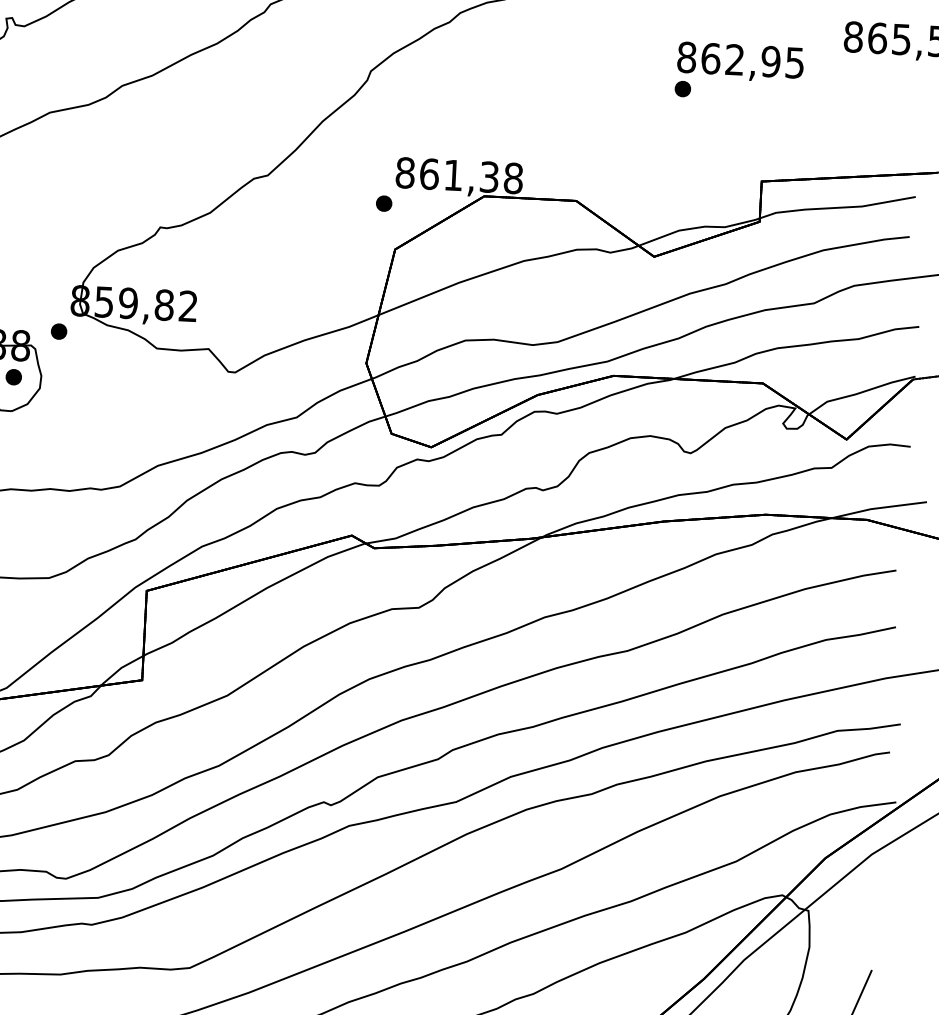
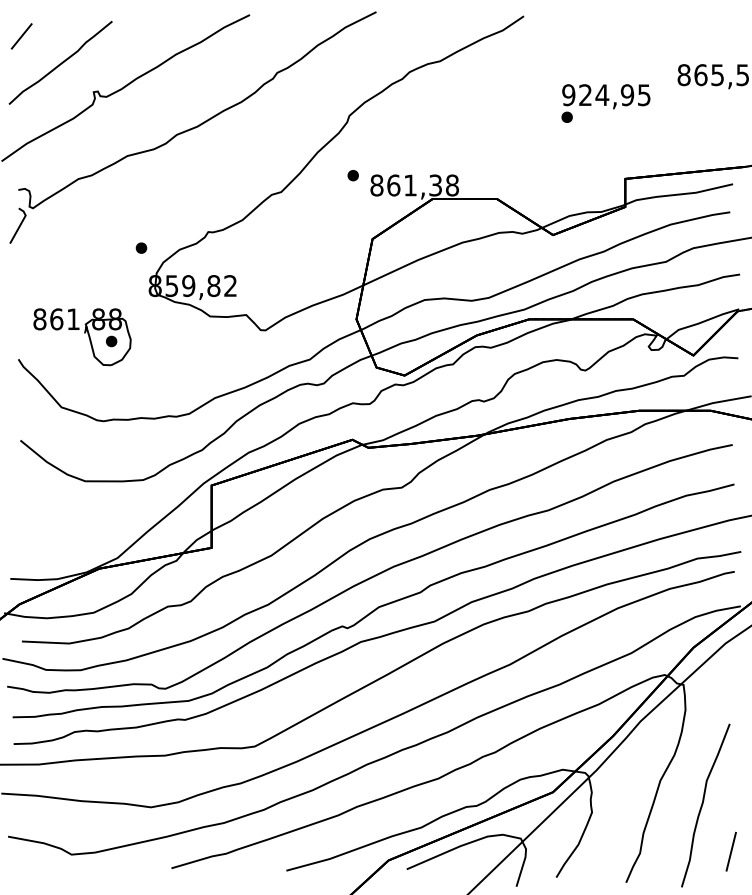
text: (710, 59) -> (585, 95), 862,95 -> 924,95
part: (383, 203) -> (352, 175), moved
part: (59, 330) -> (141, 247), moved

